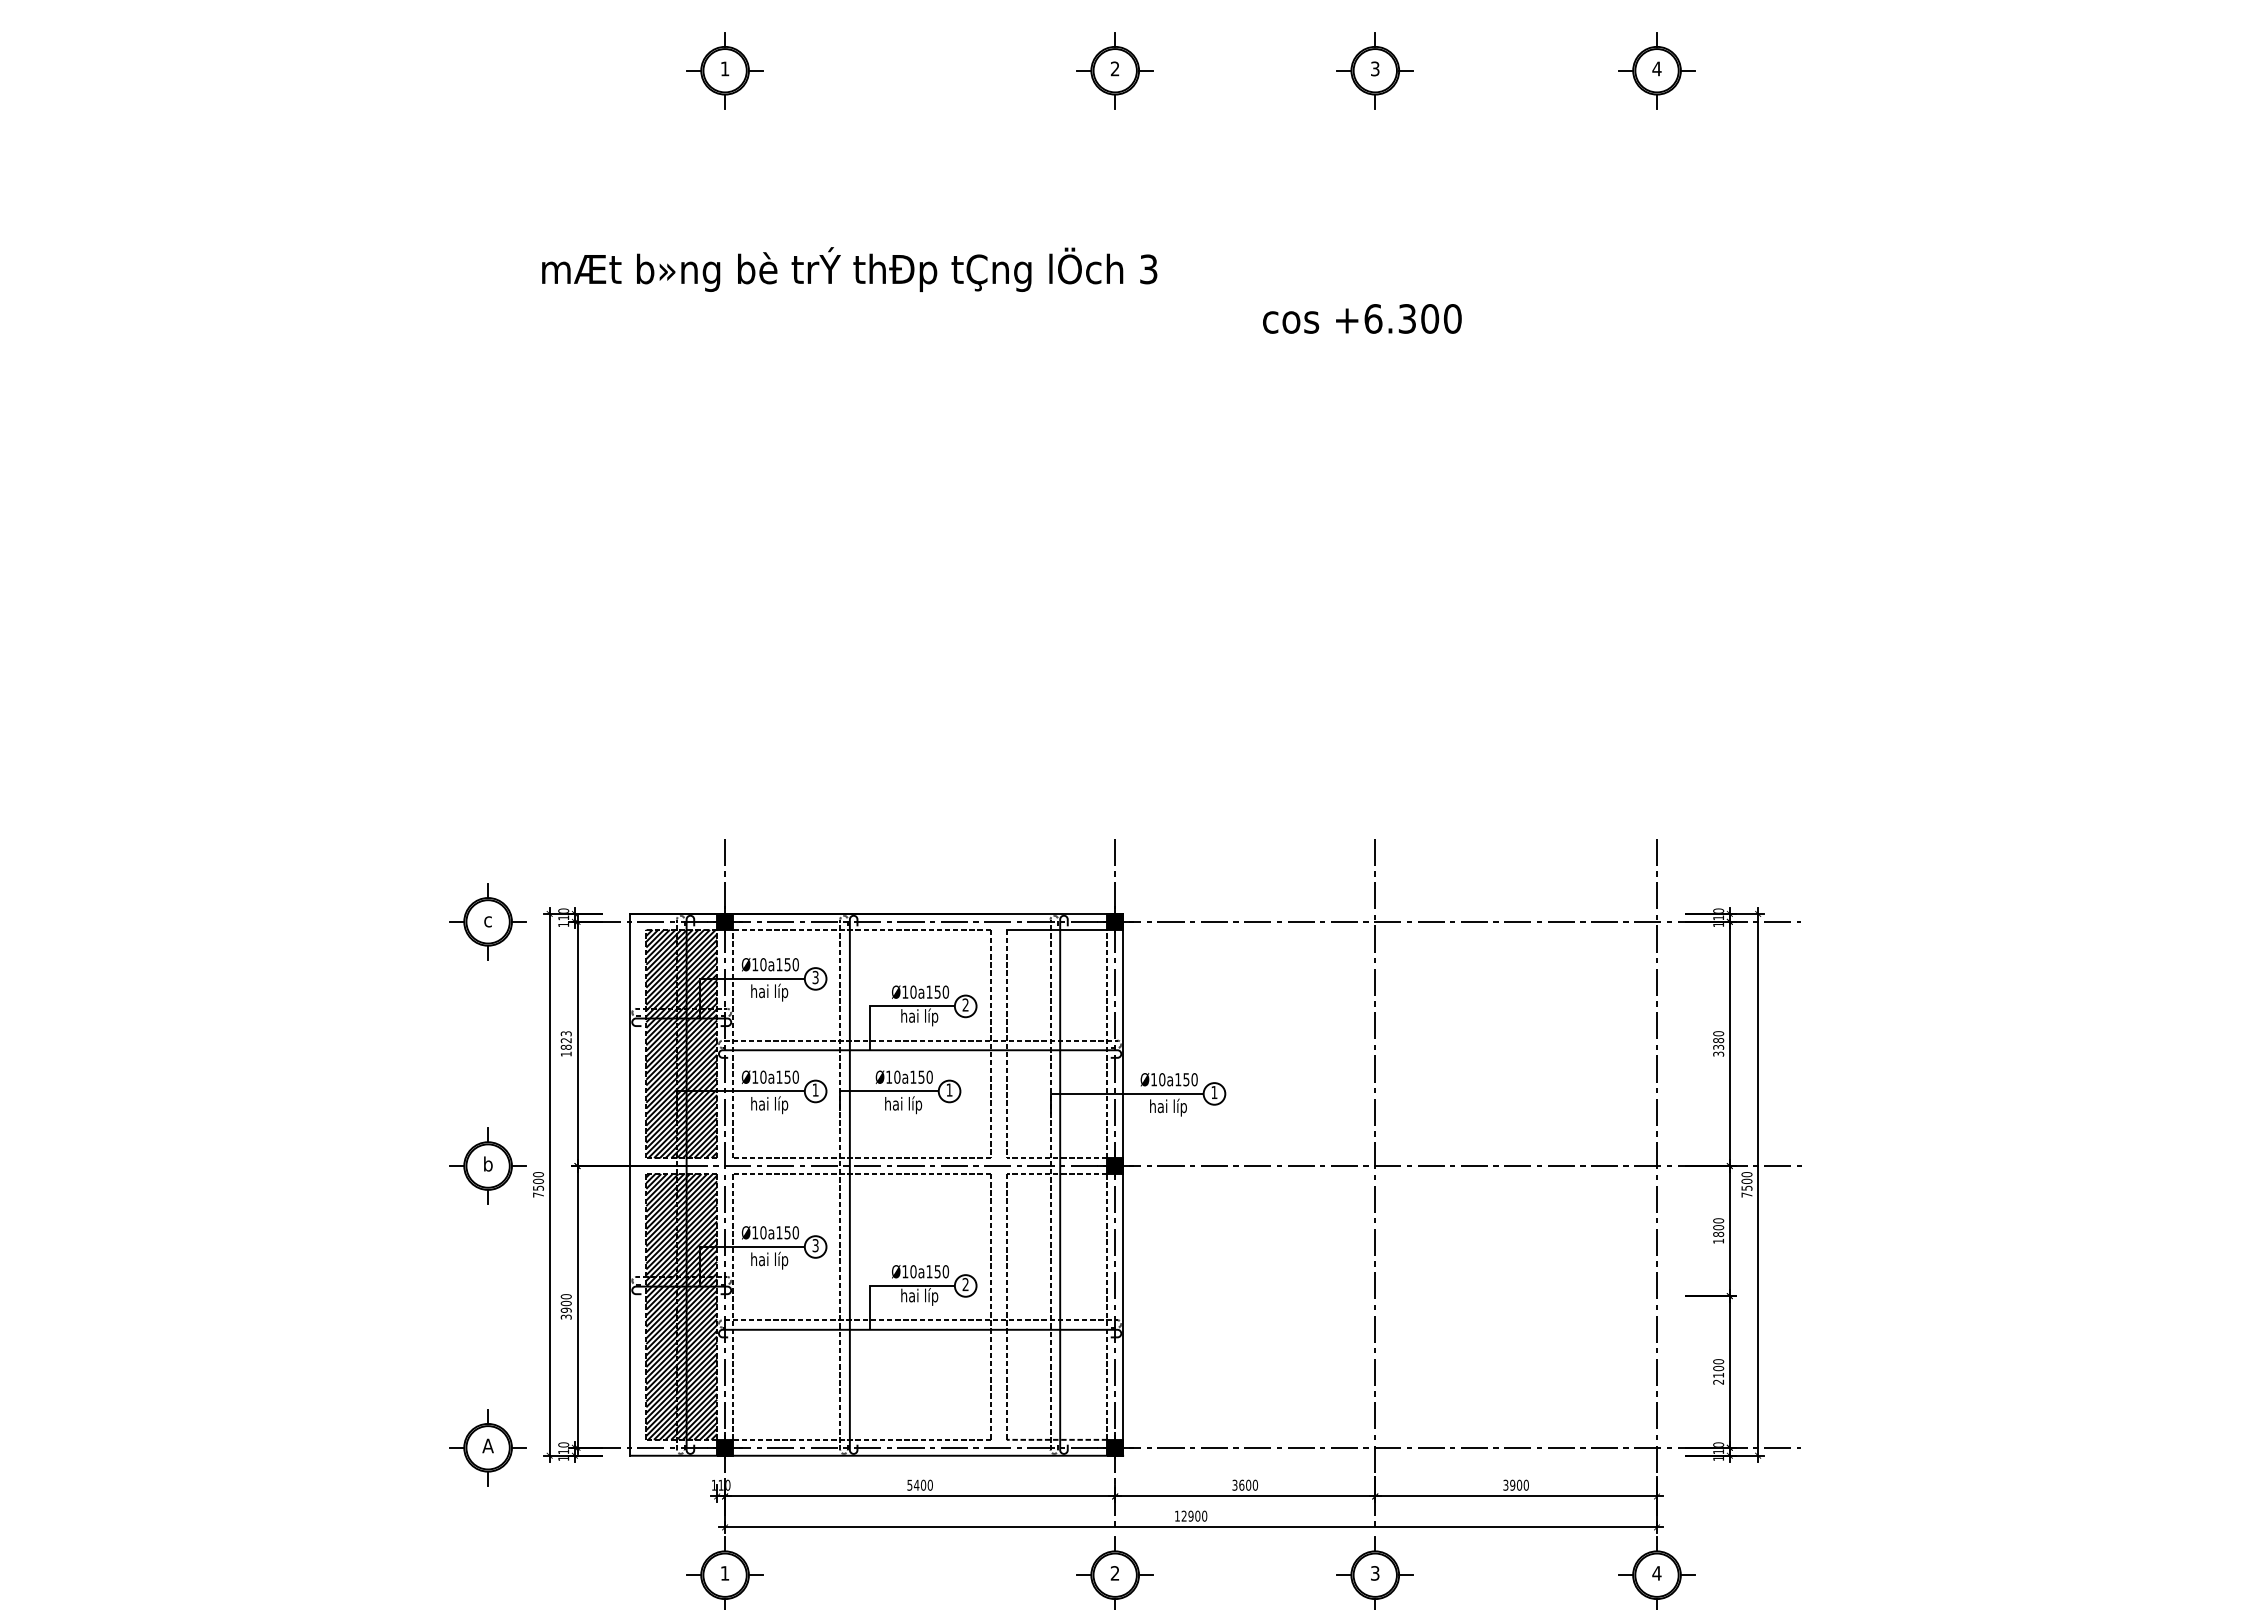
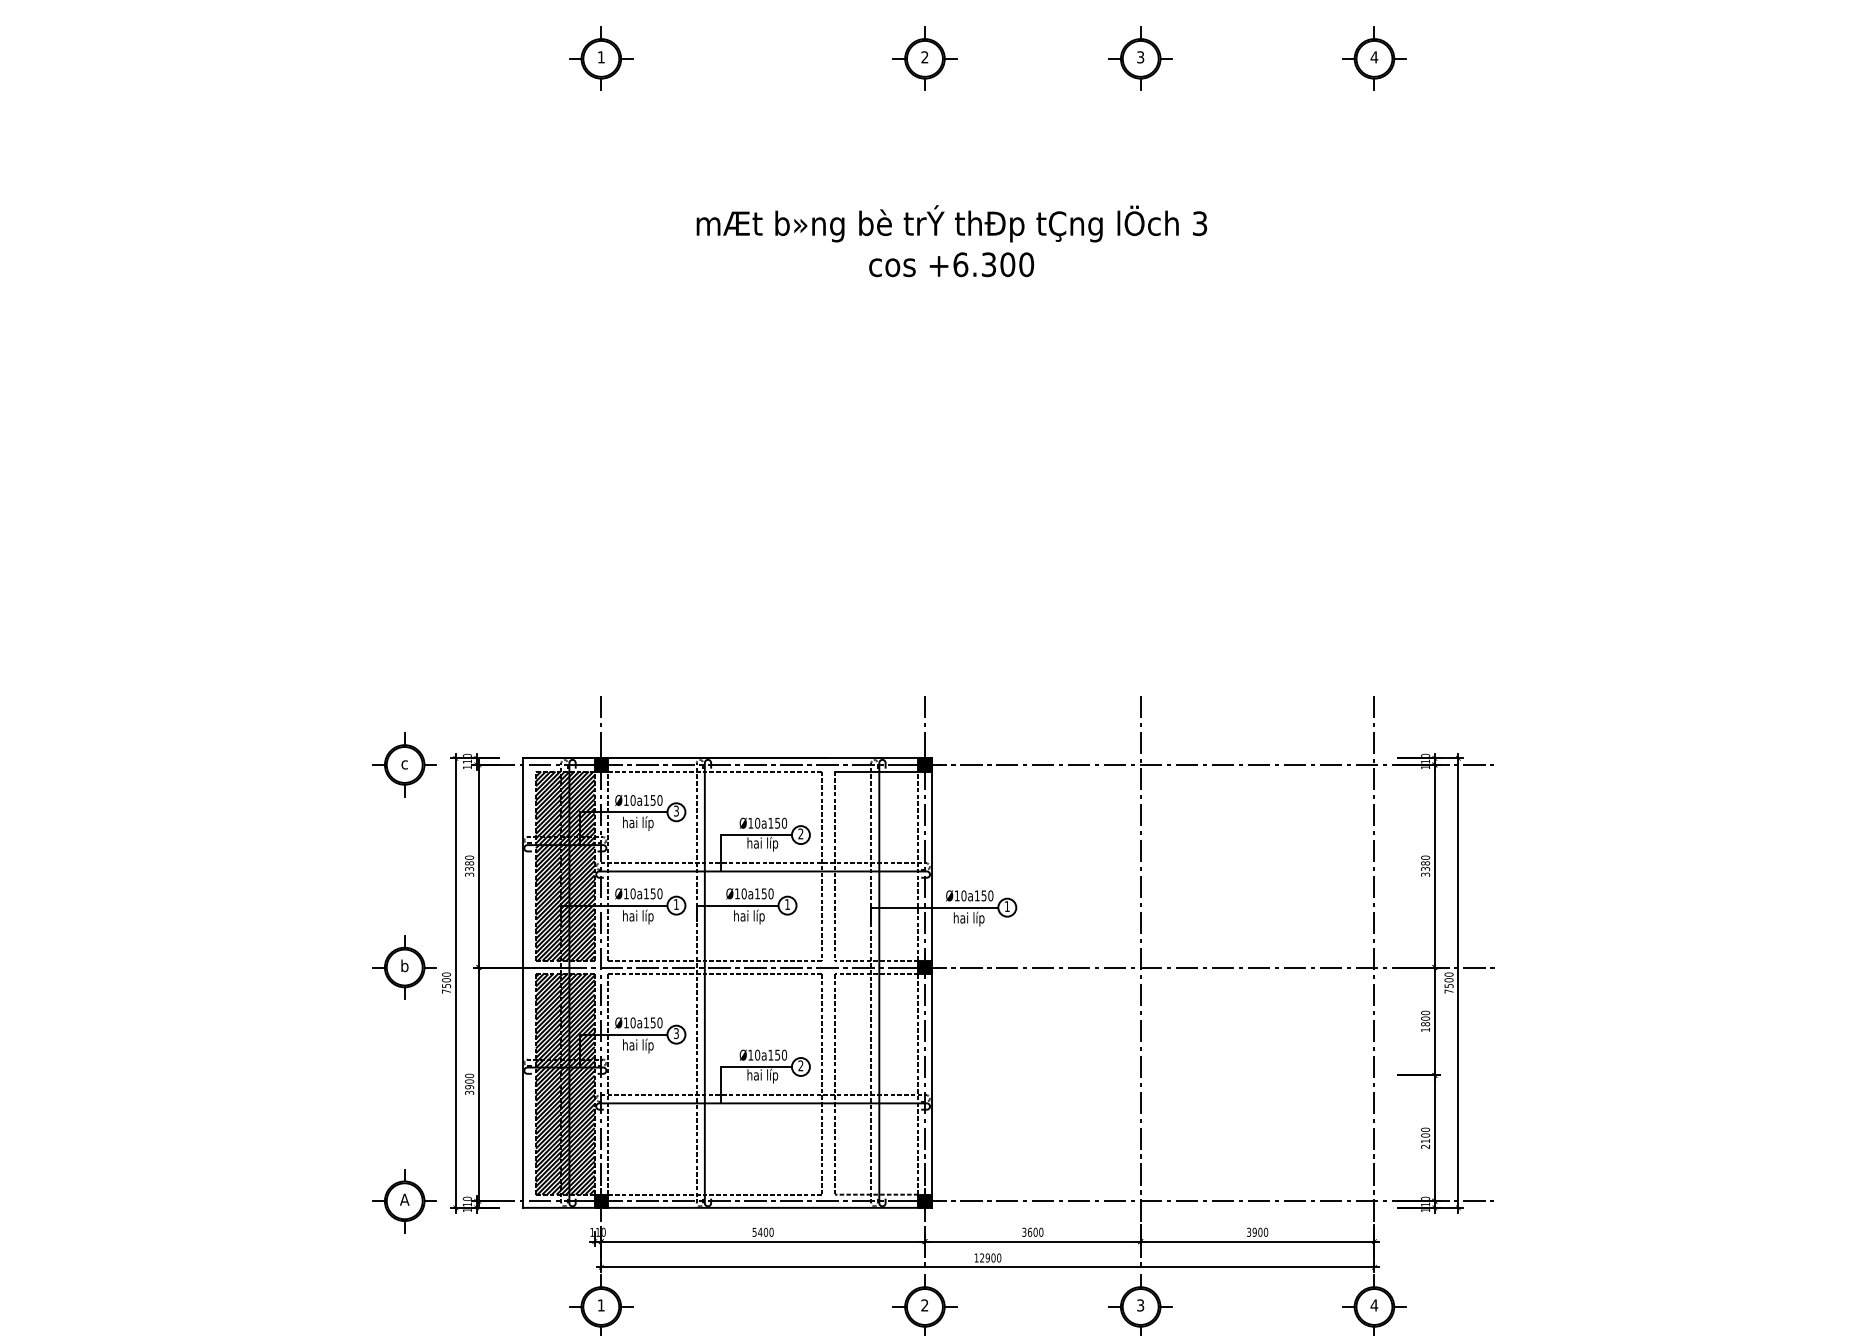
text: (849, 269) -> (951, 223), moved
text: (1362, 318) -> (951, 264), moved
text: (565, 1043) -> (468, 865), 1823 -> 3380

